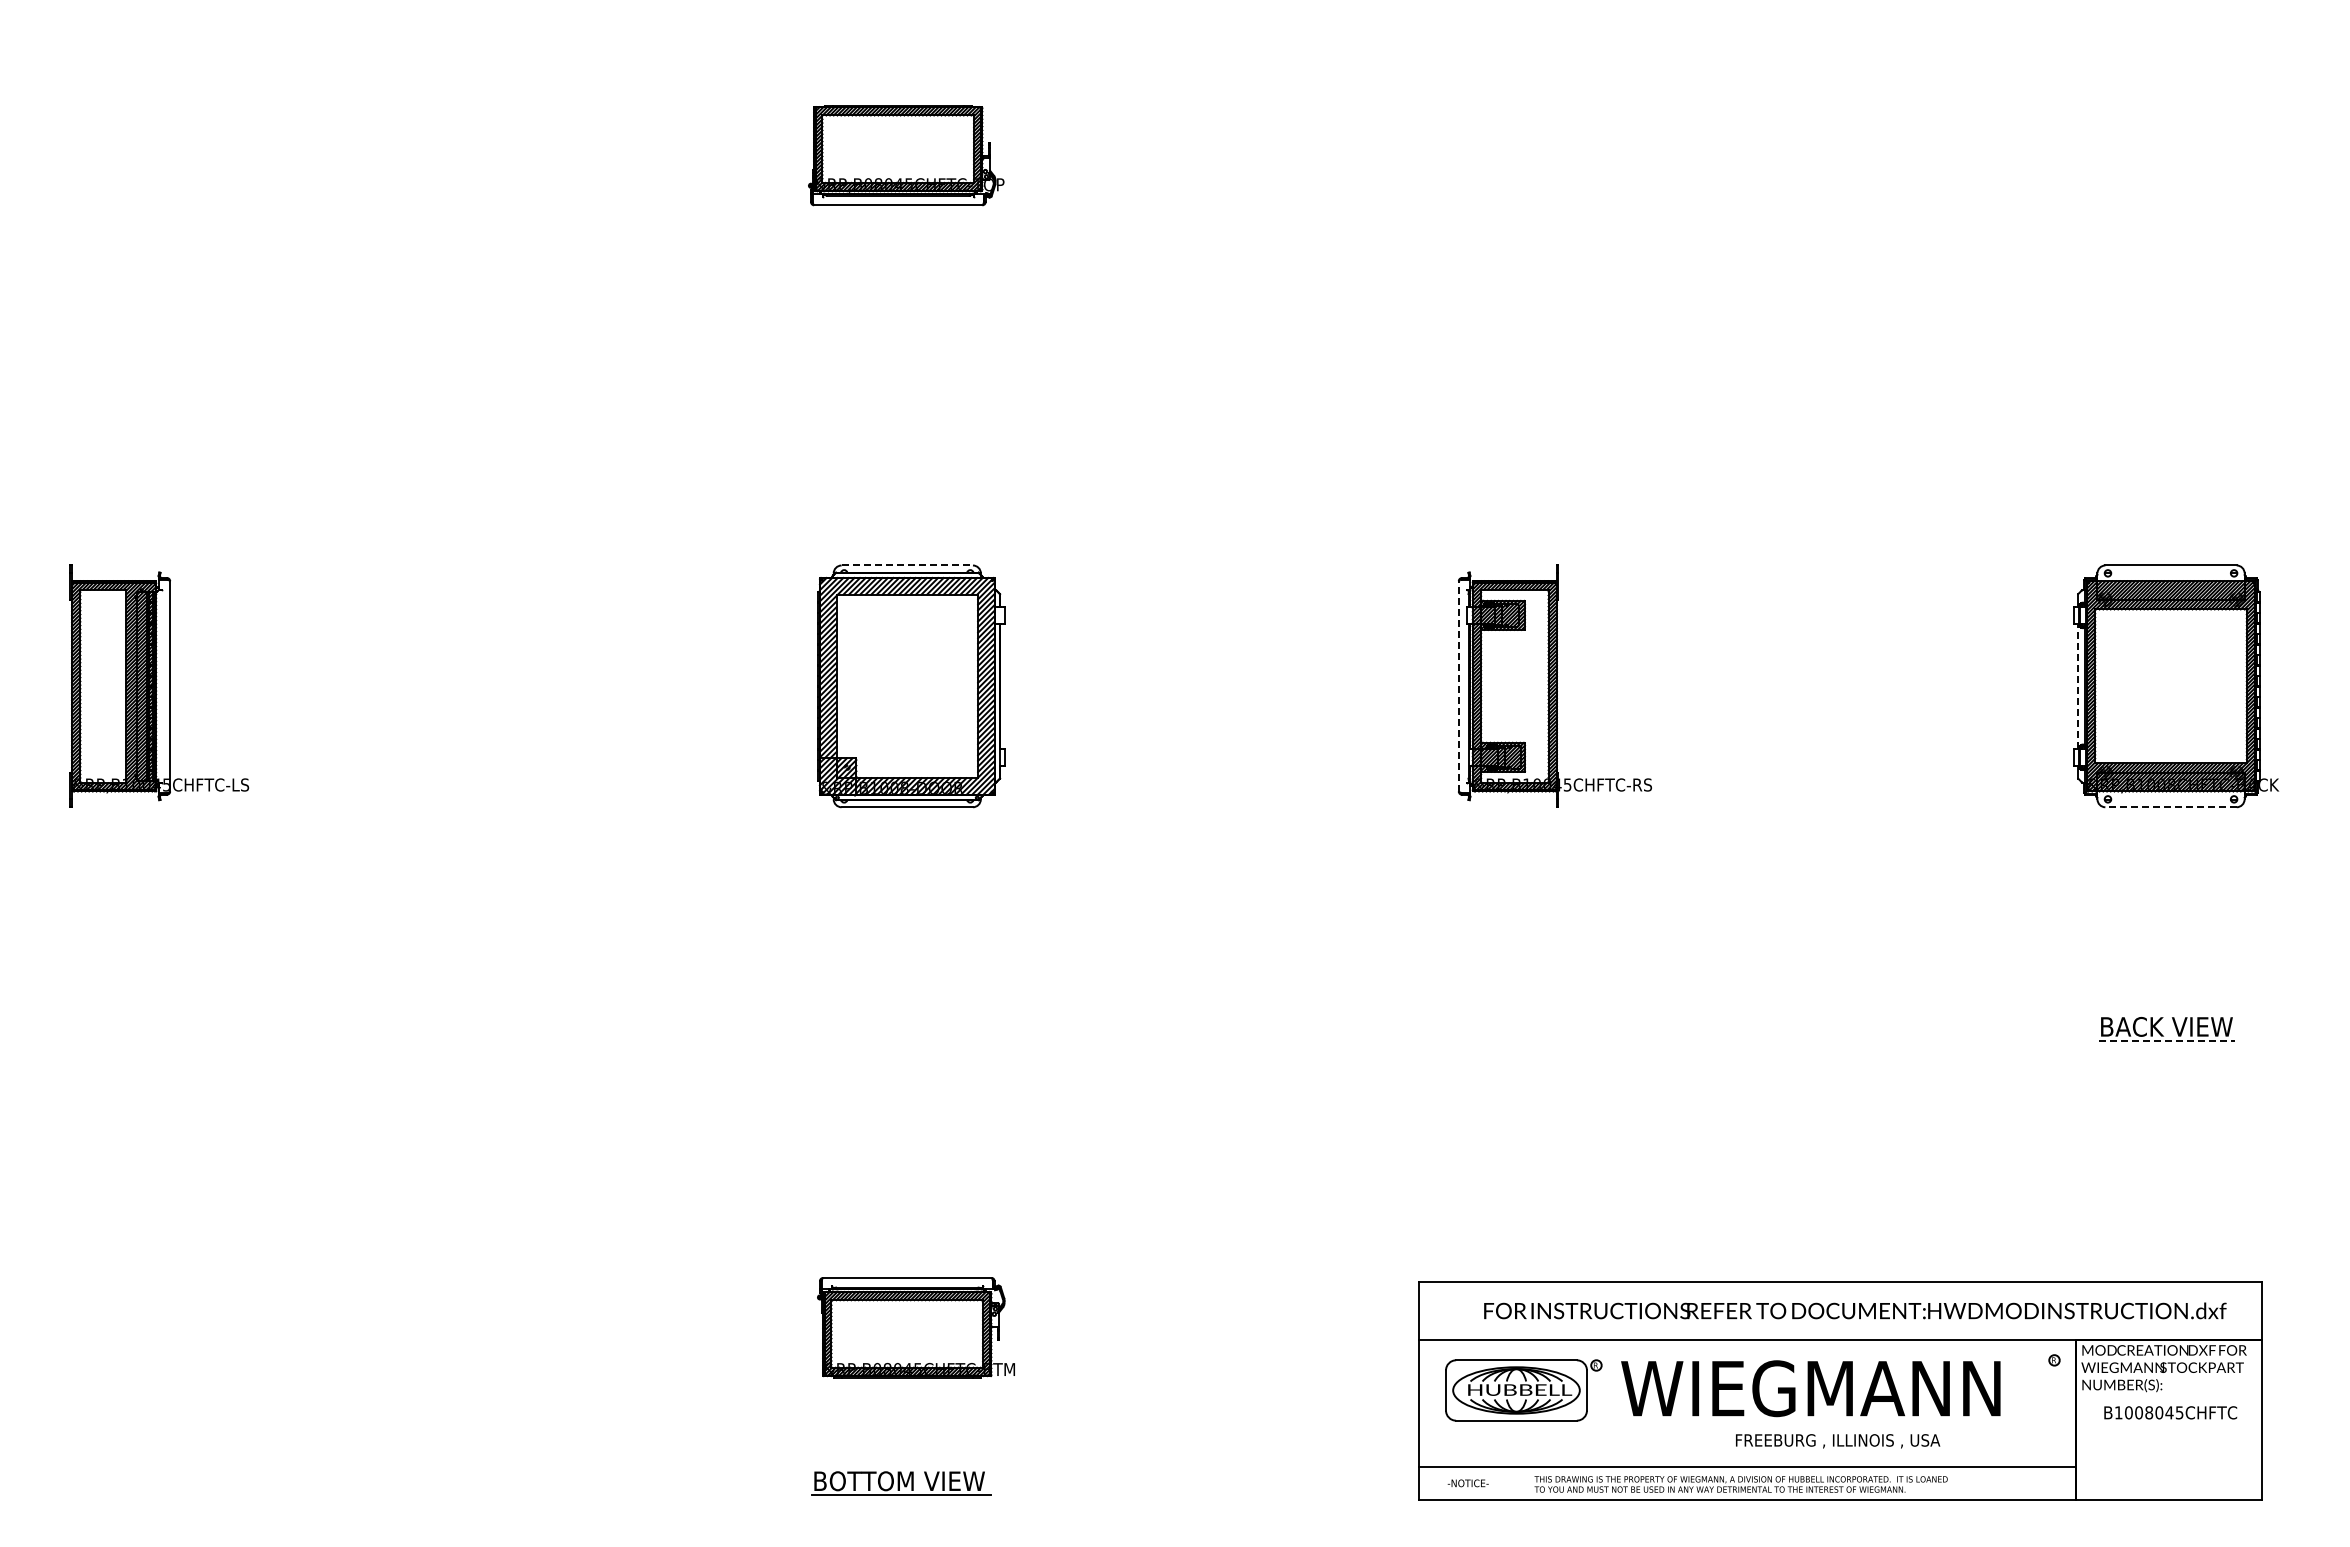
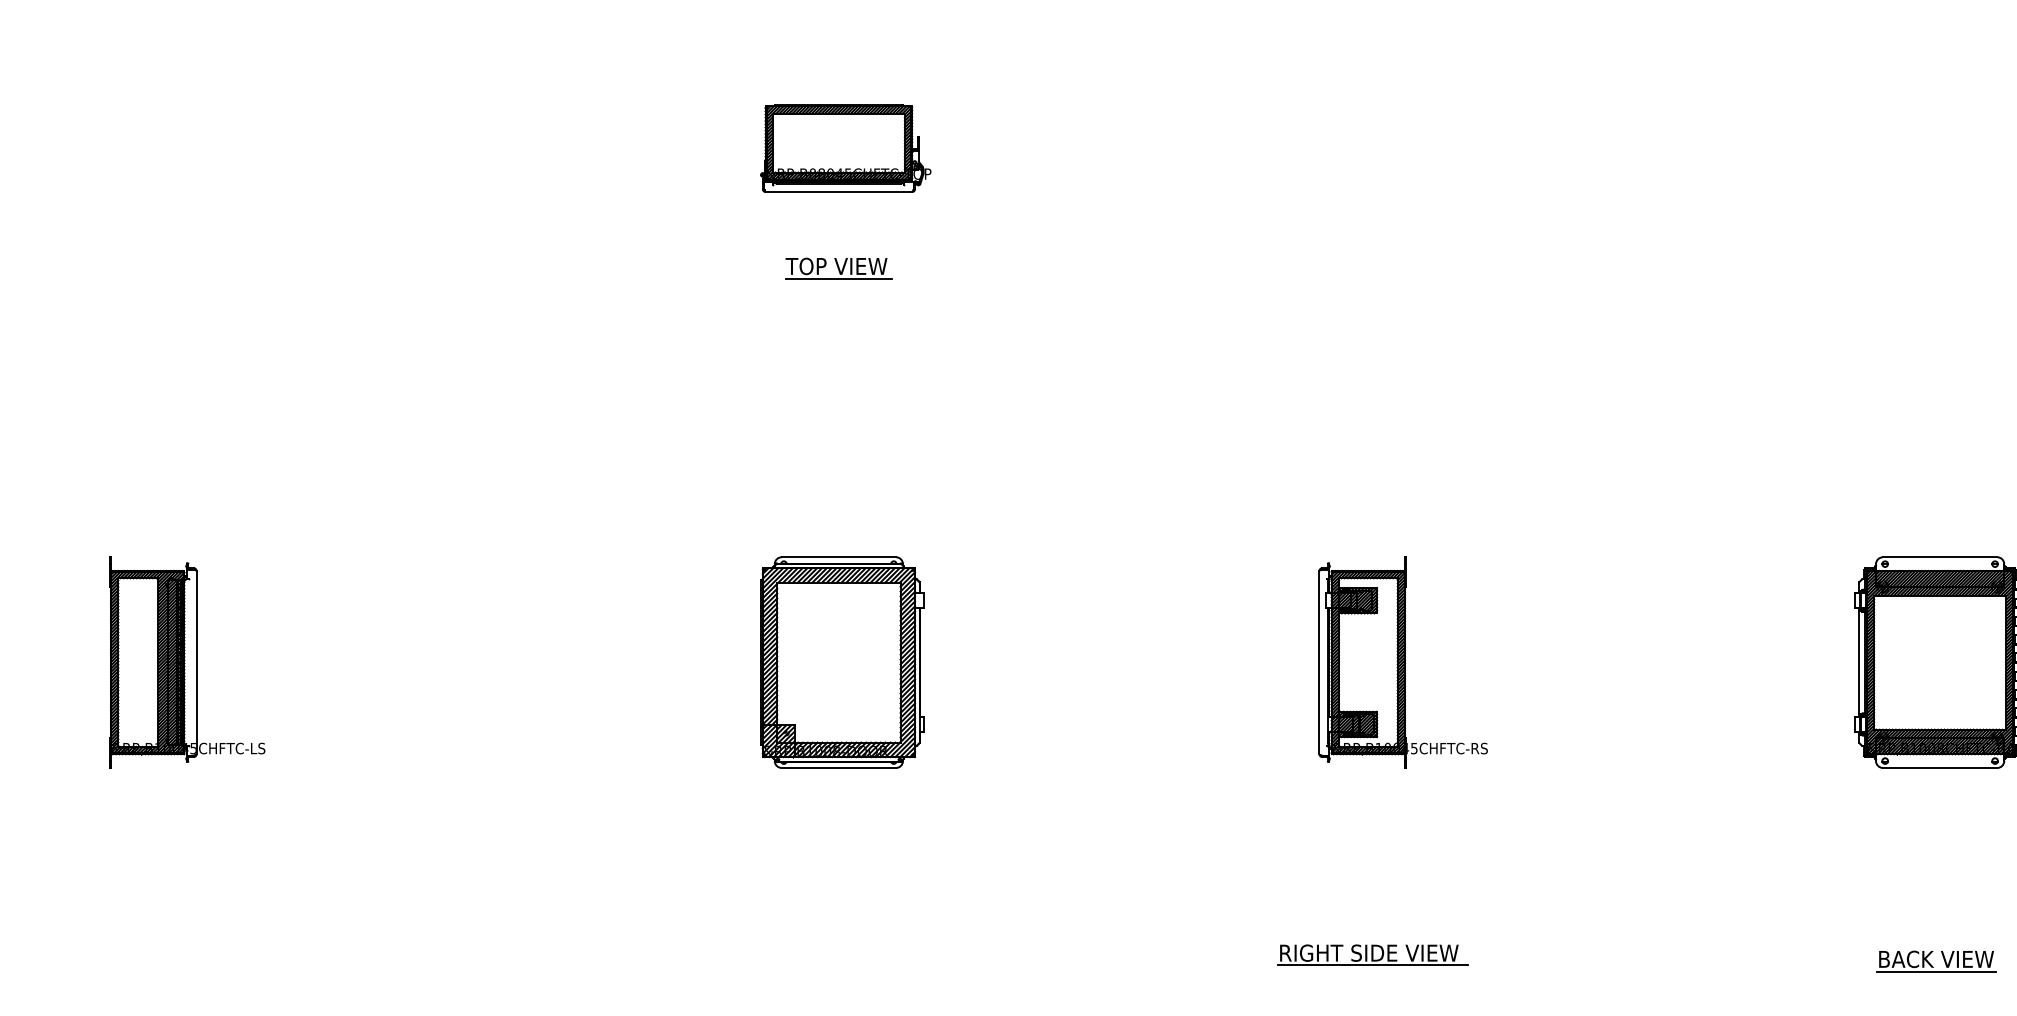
part: (906, 155) -> (846, 148), moved
part: (907, 233) -> (839, 267), added
line: (907, 565) -> (839, 557), dashed -> solid
line: (1458, 685) -> (1319, 661), dashed -> solid
line: (2078, 685) -> (1859, 661), dashed -> solid
line: (2171, 807) -> (1940, 768), dashed -> solid
part: (1519, 1021) -> (1372, 954), added
line: (2167, 1040) -> (1937, 971), dashed -> solid

